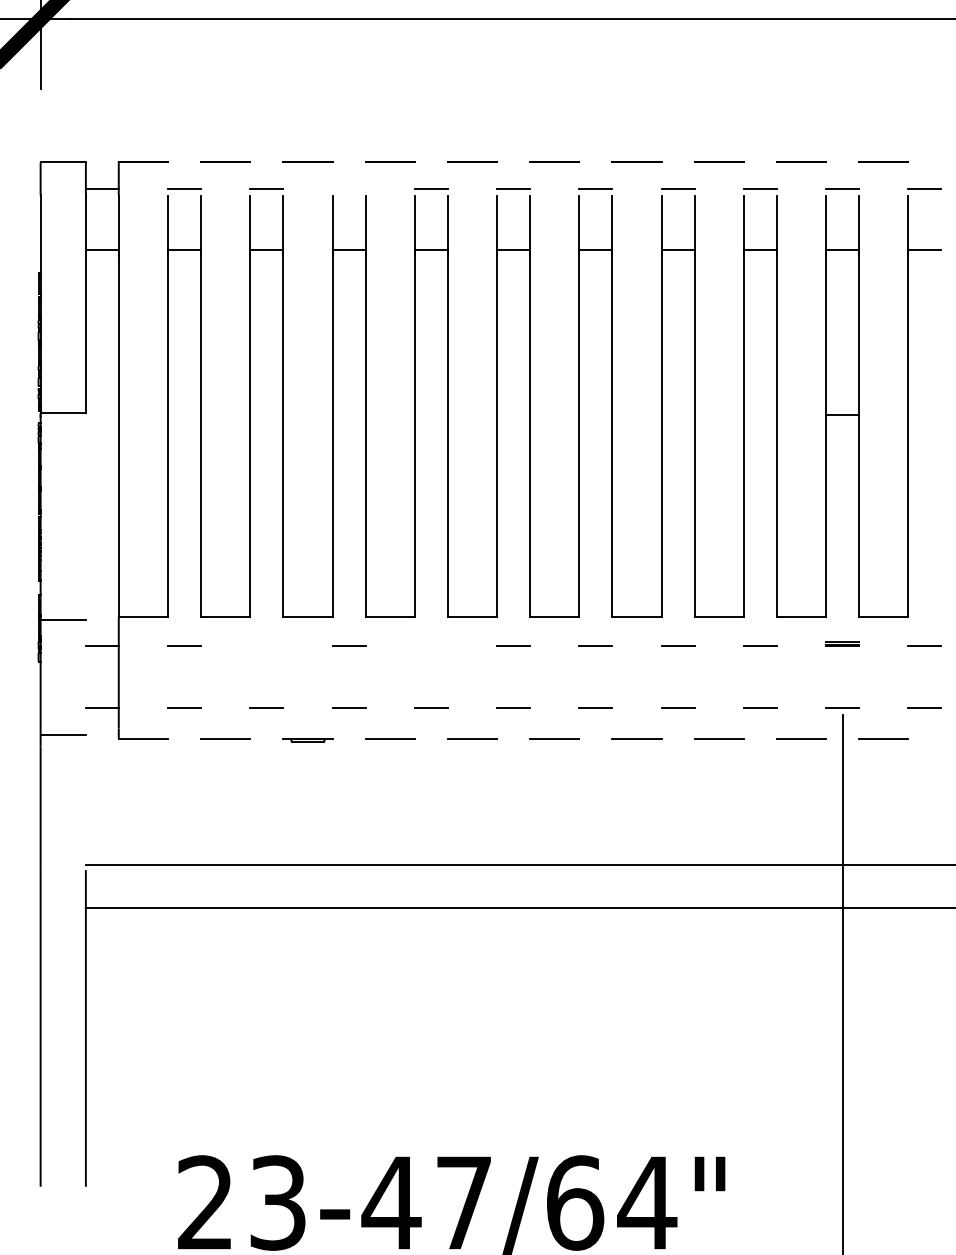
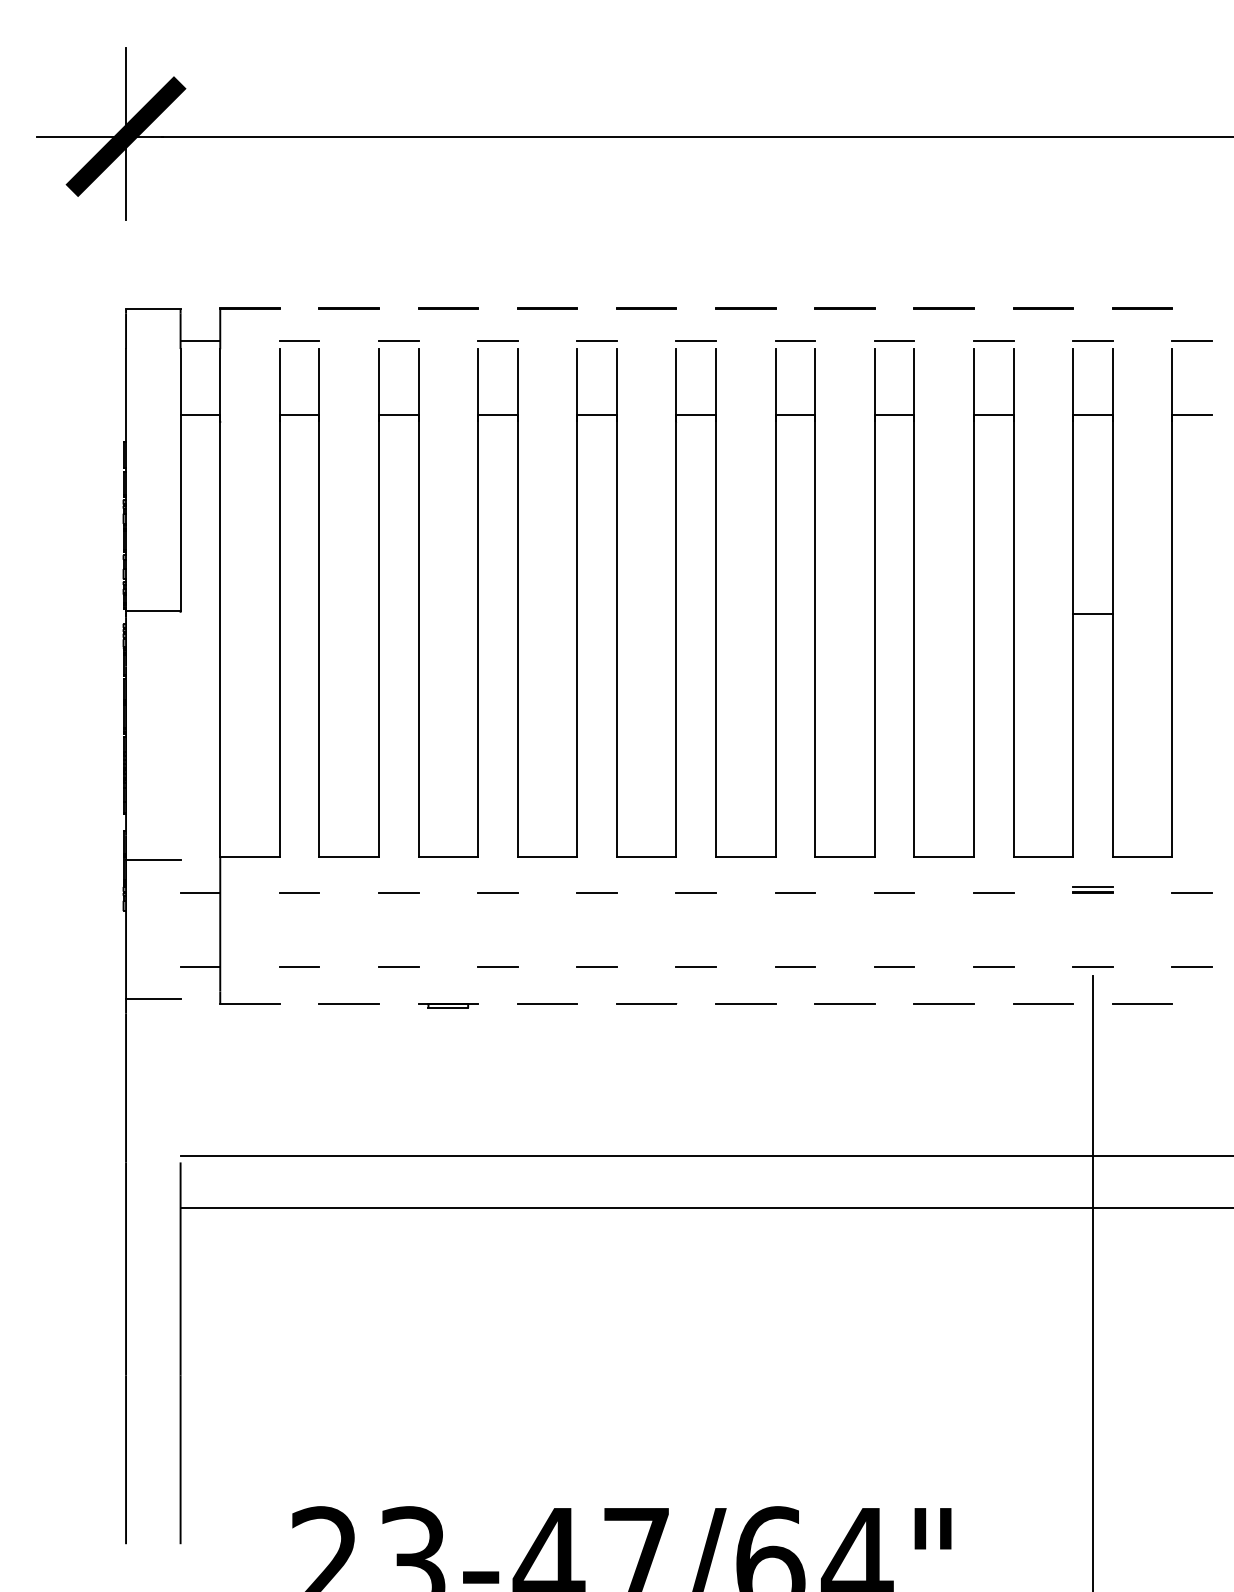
line: (348, 188) -> (497, 340), added
line: (266, 646) -> (398, 892), added
line: (430, 646) -> (596, 892), added

